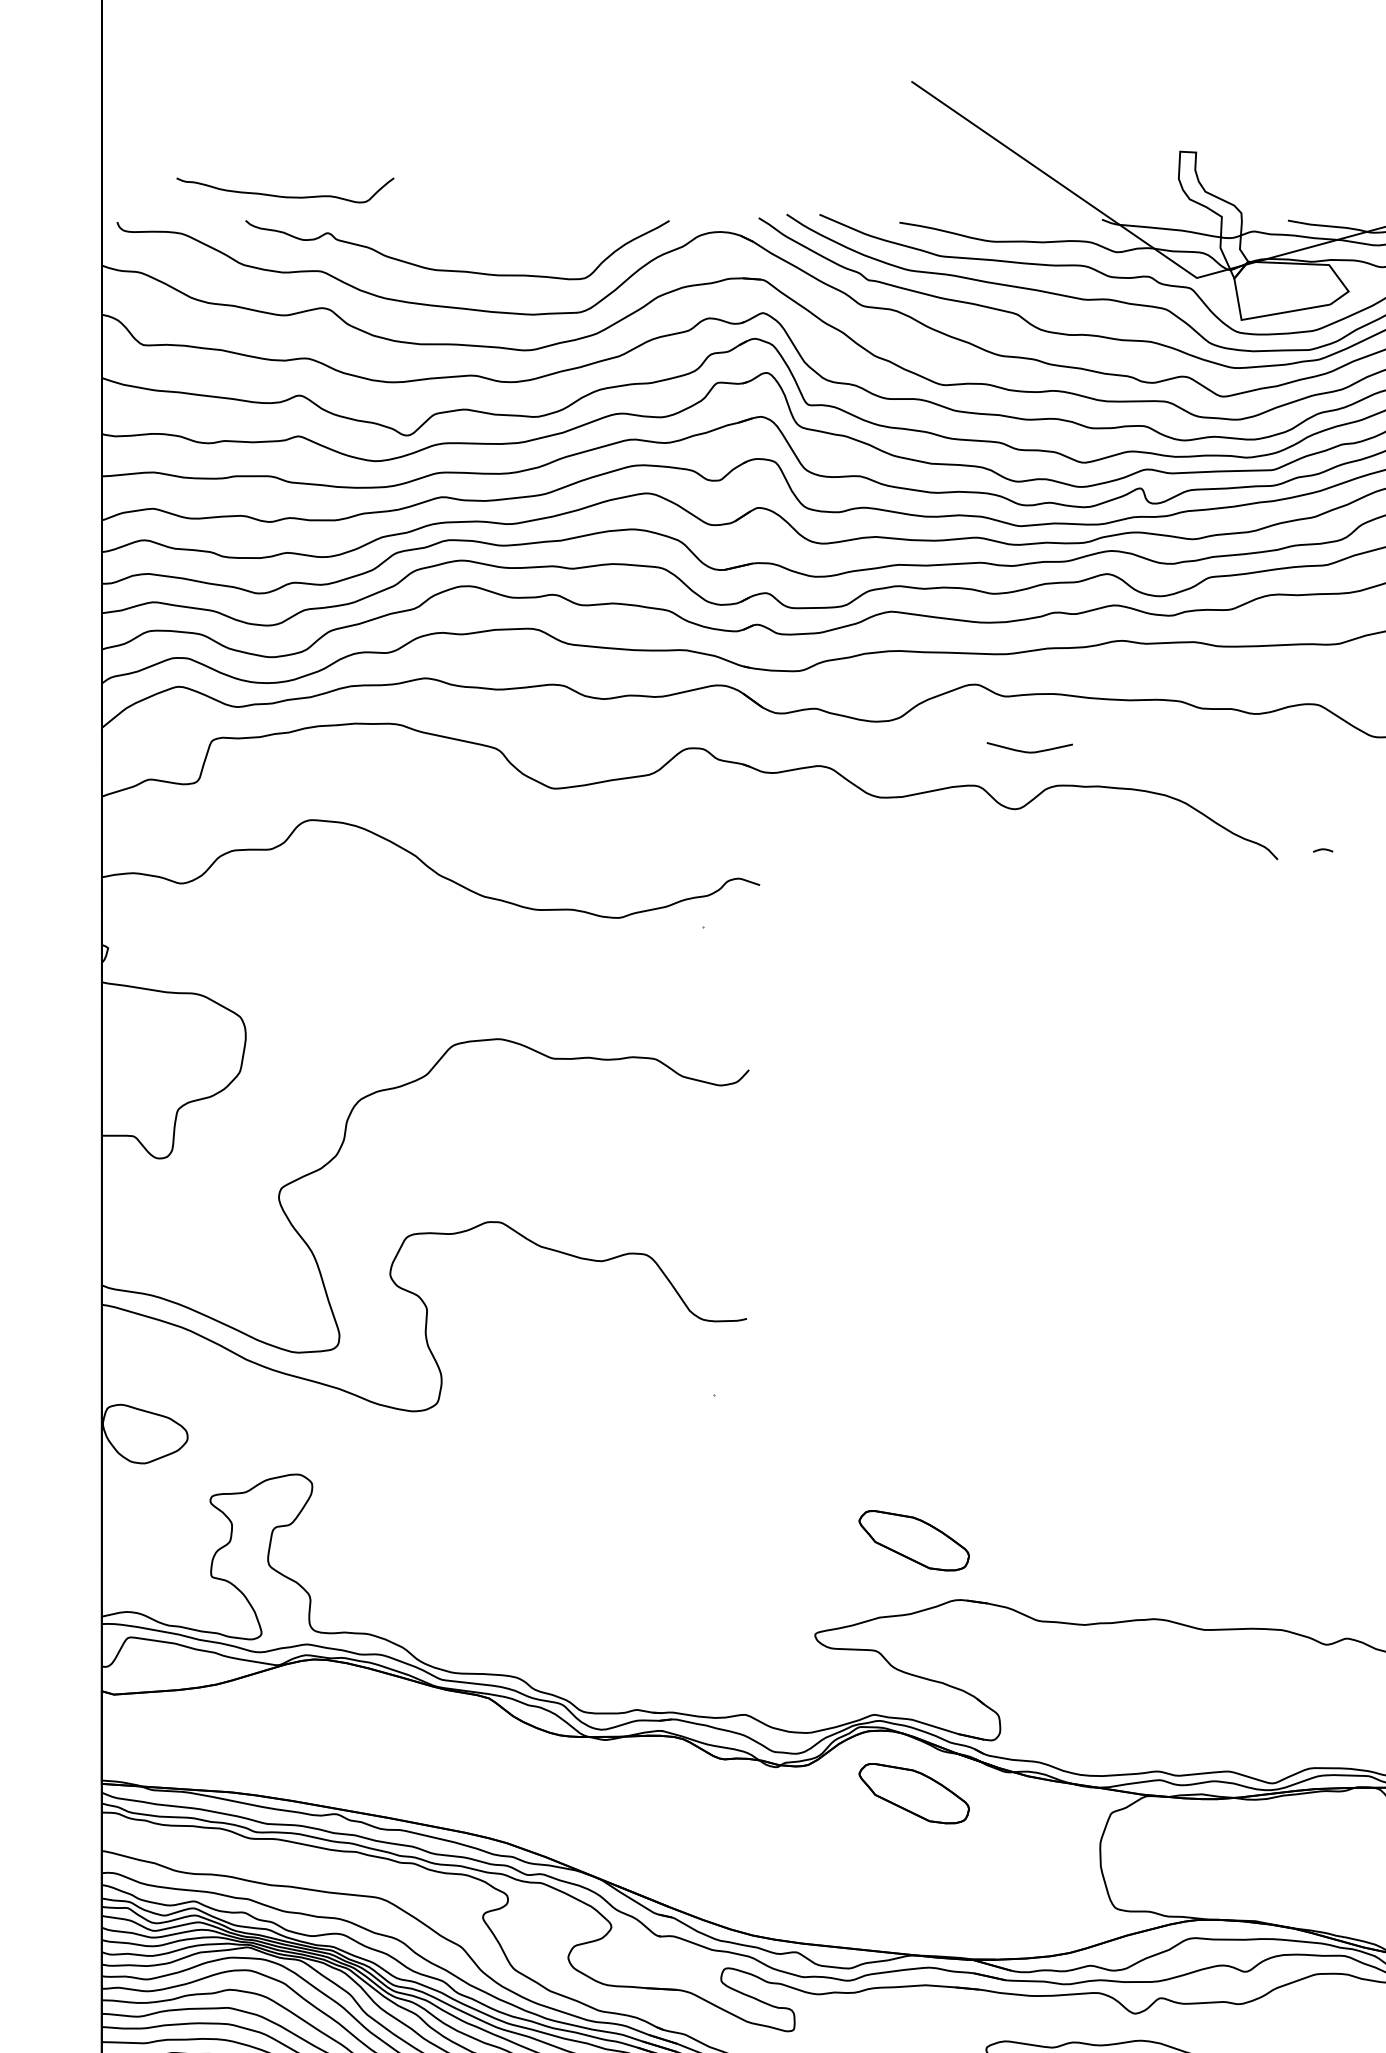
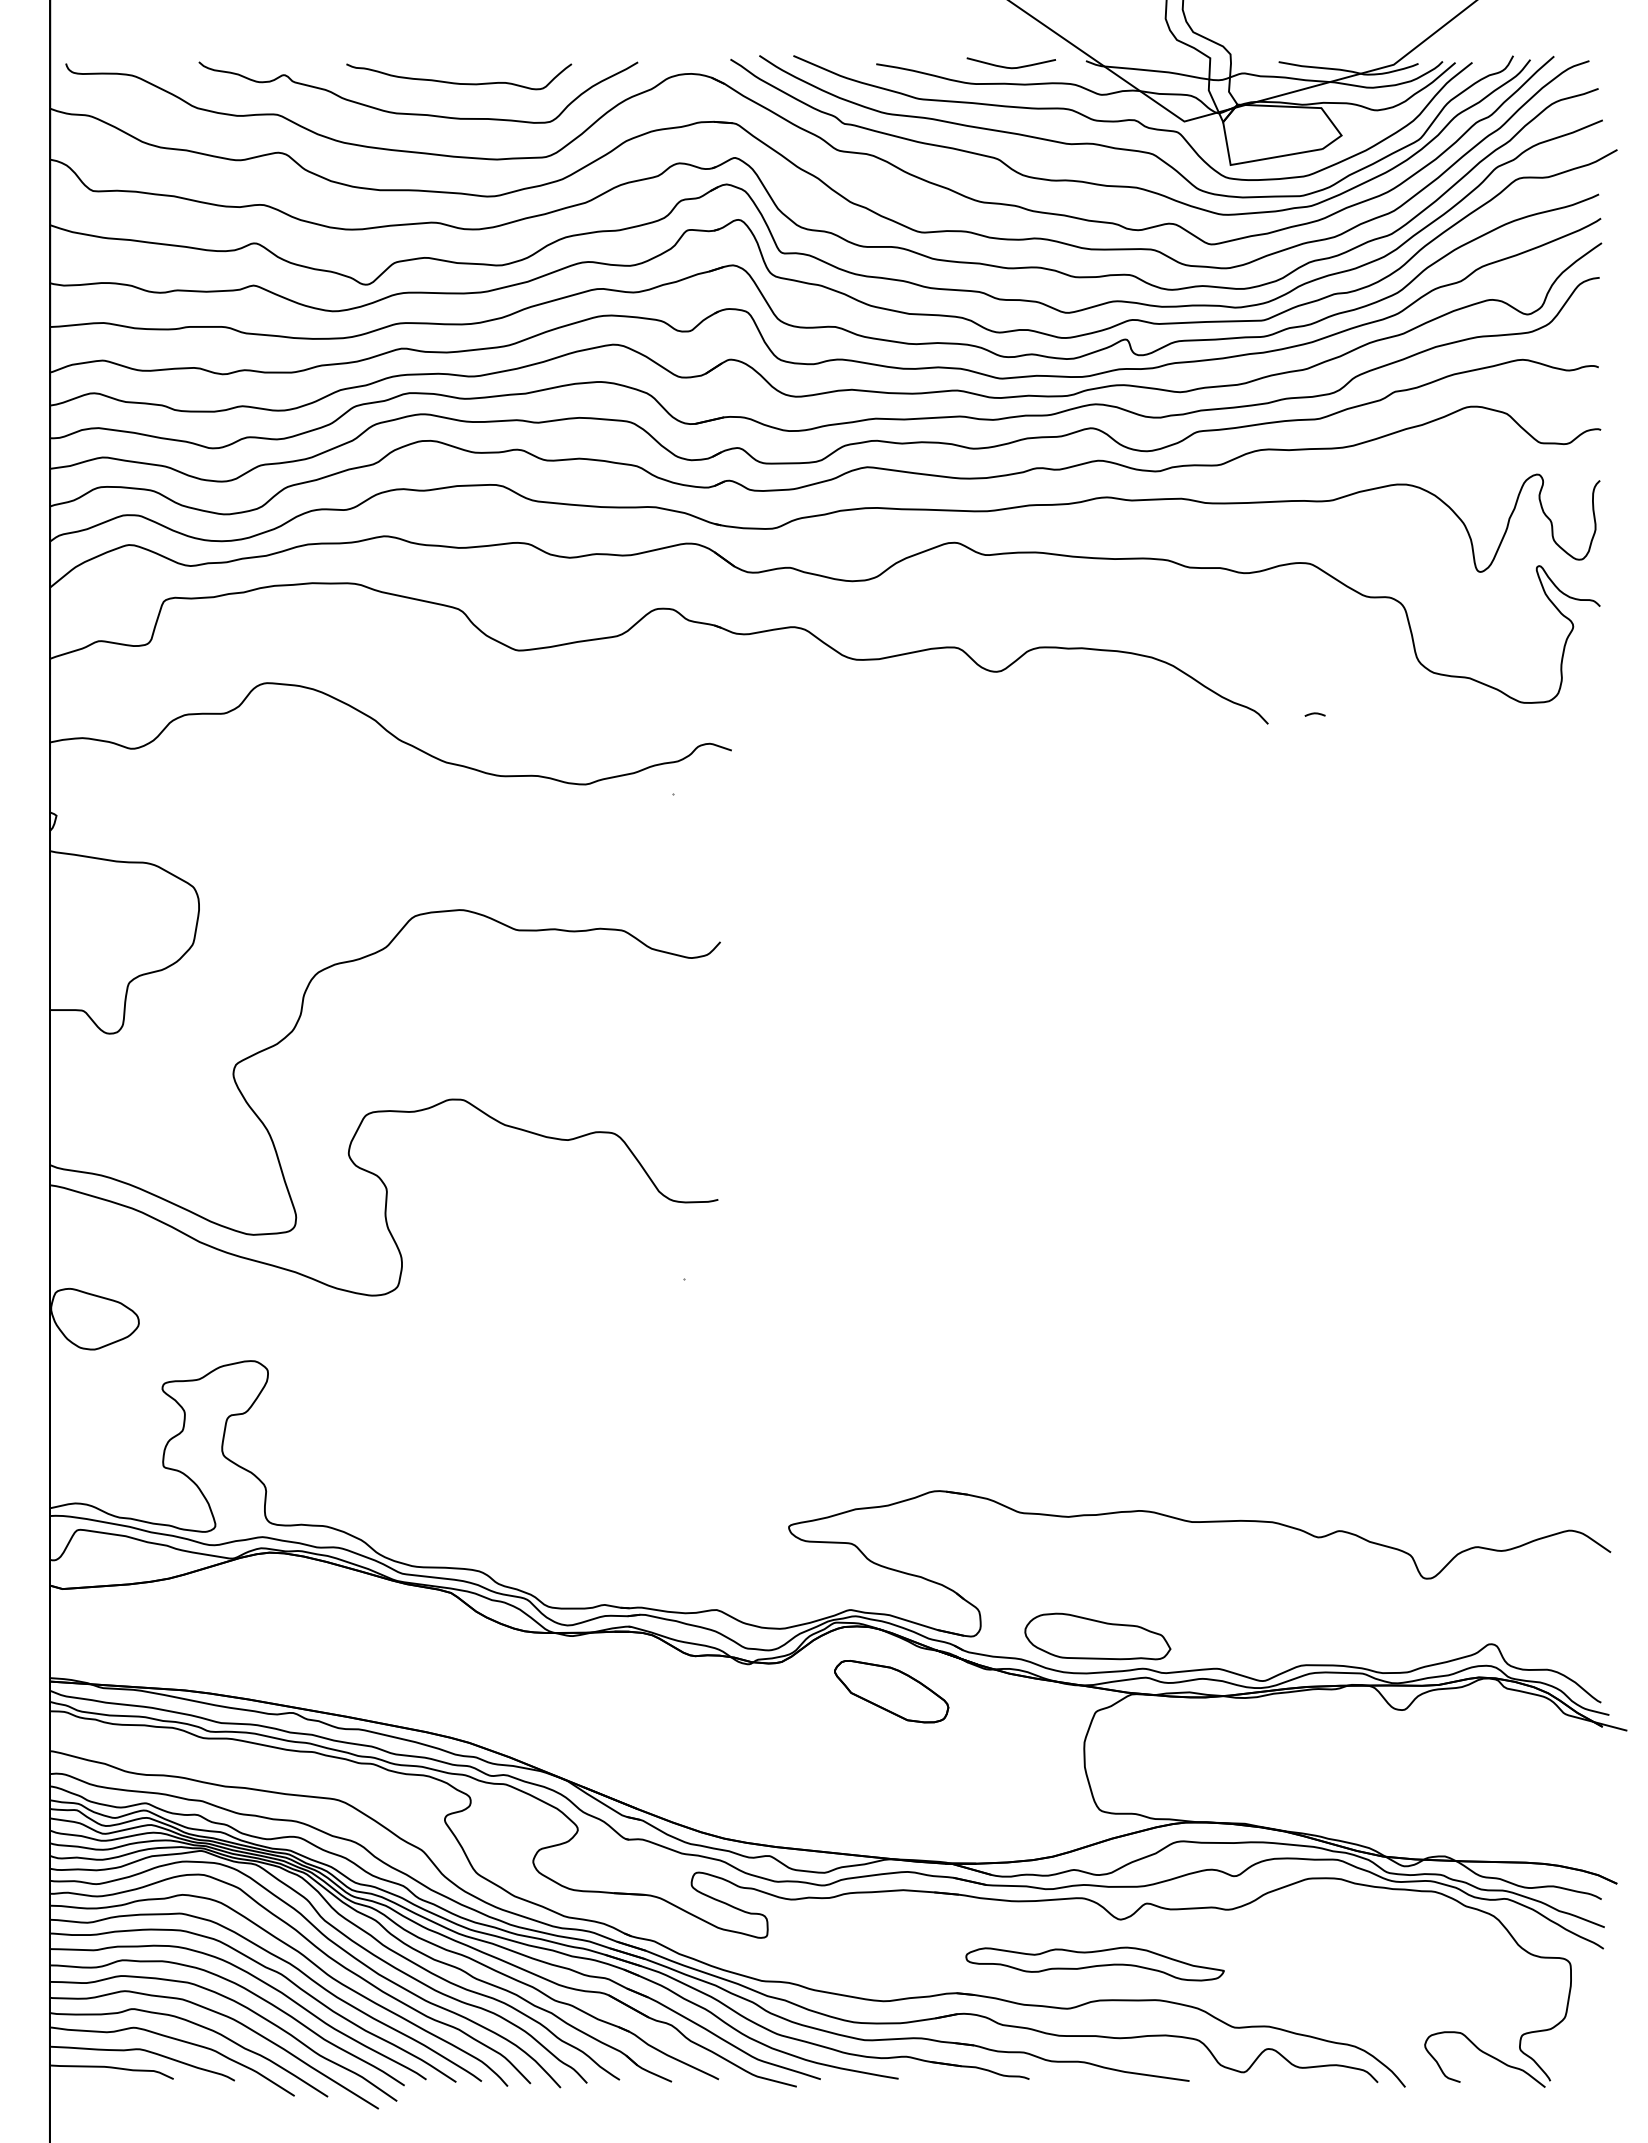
curve: (284, 195) -> (458, 82), moved
curve: (1029, 751) -> (1010, 67), moved
part: (914, 1540) -> (891, 1429), removed
part: (1113, 1740) -> (1097, 1636), added

